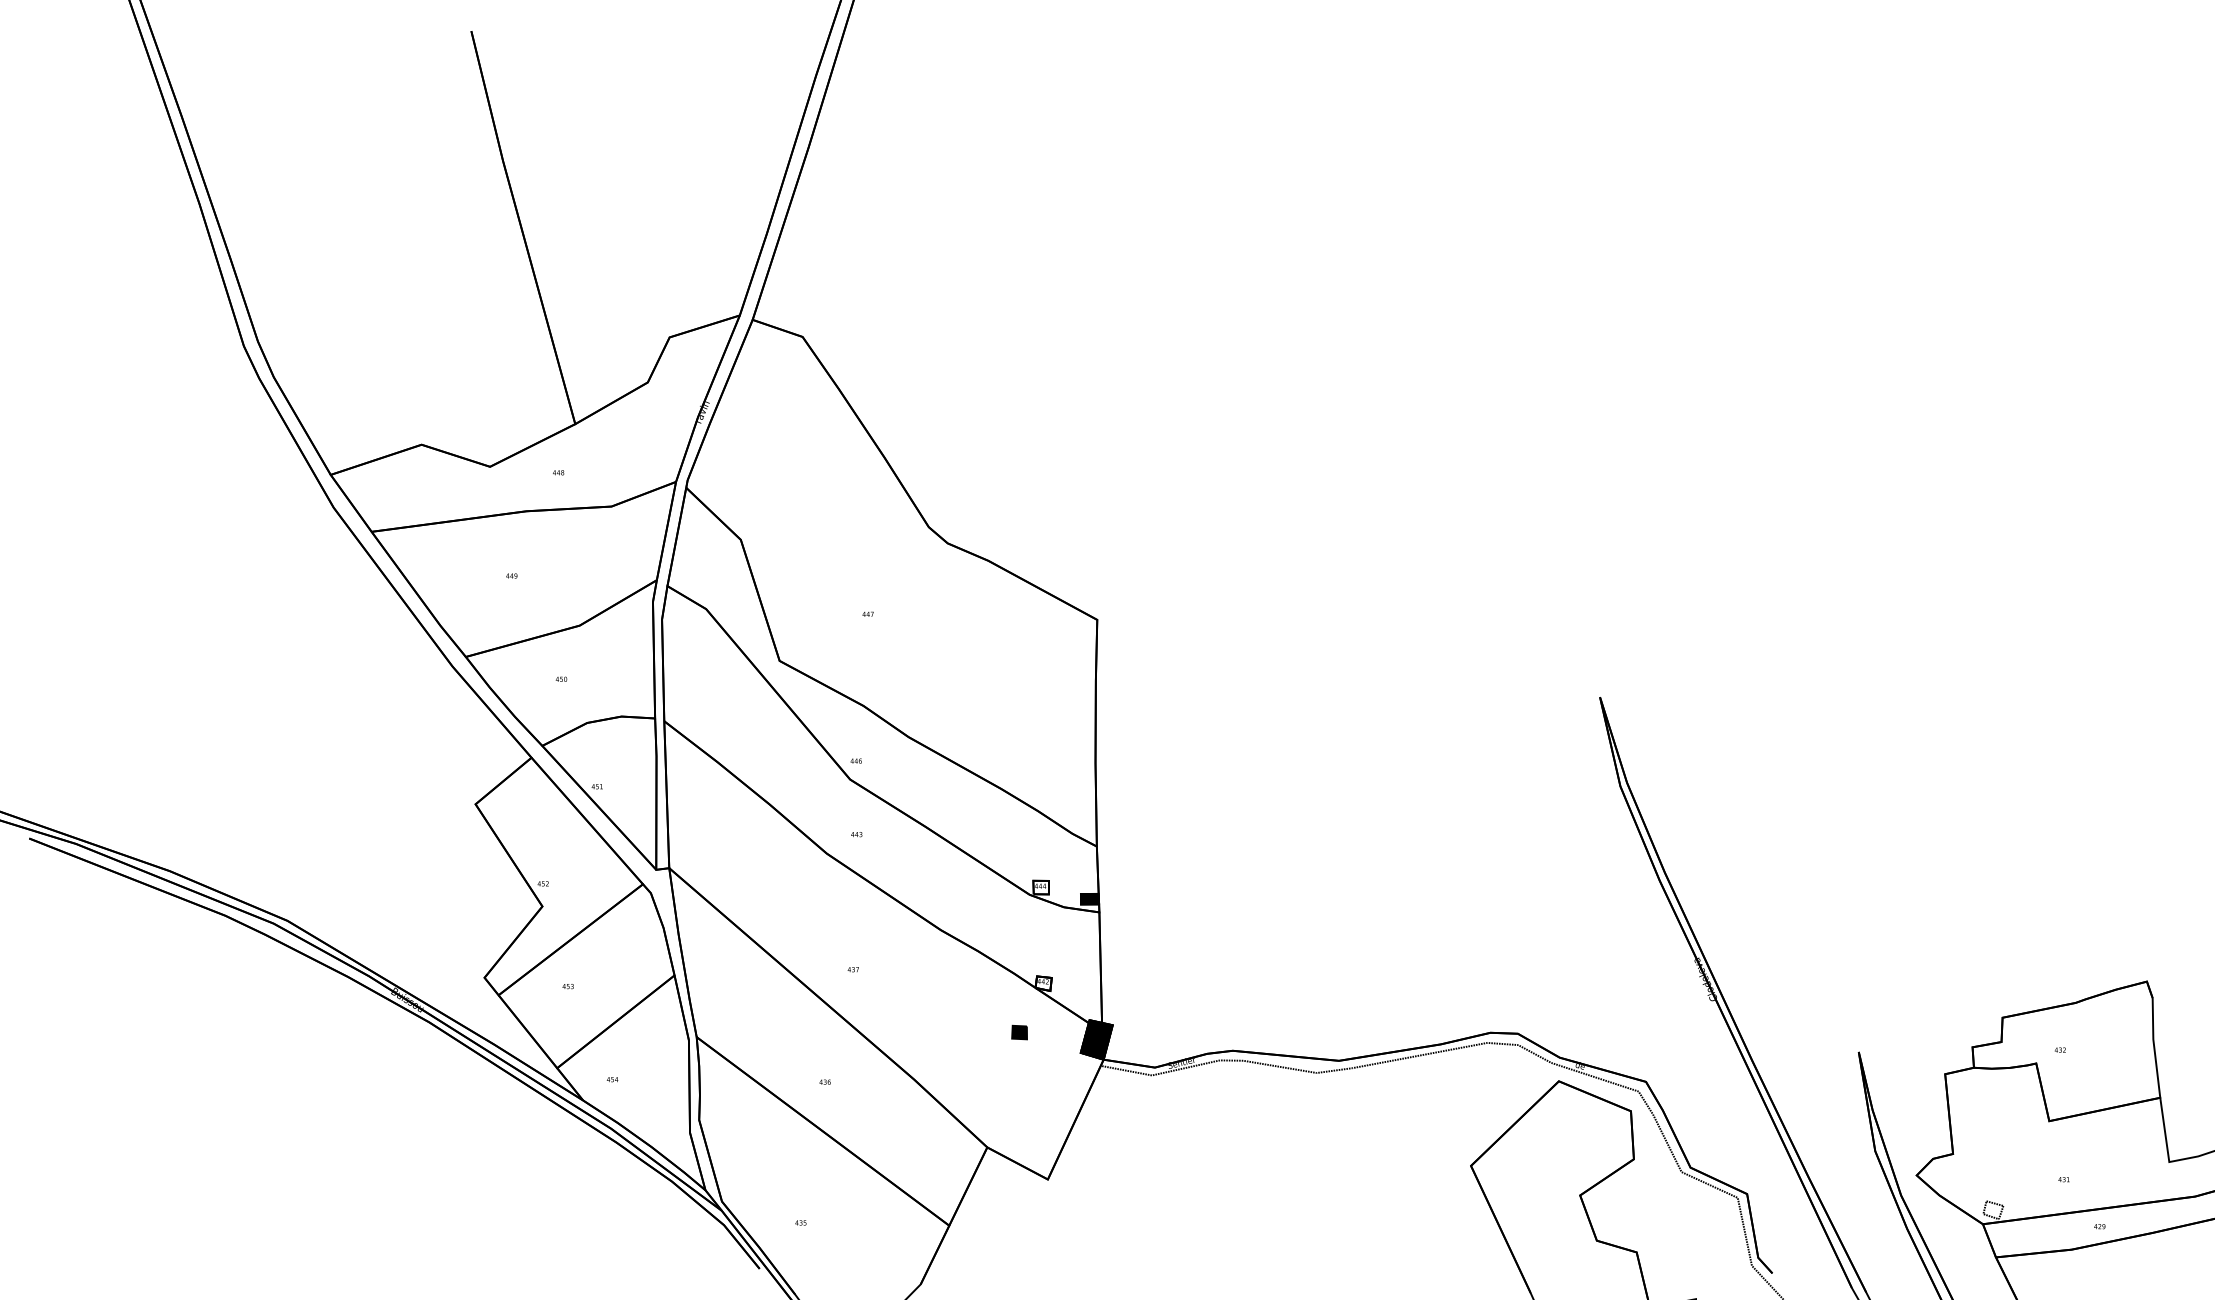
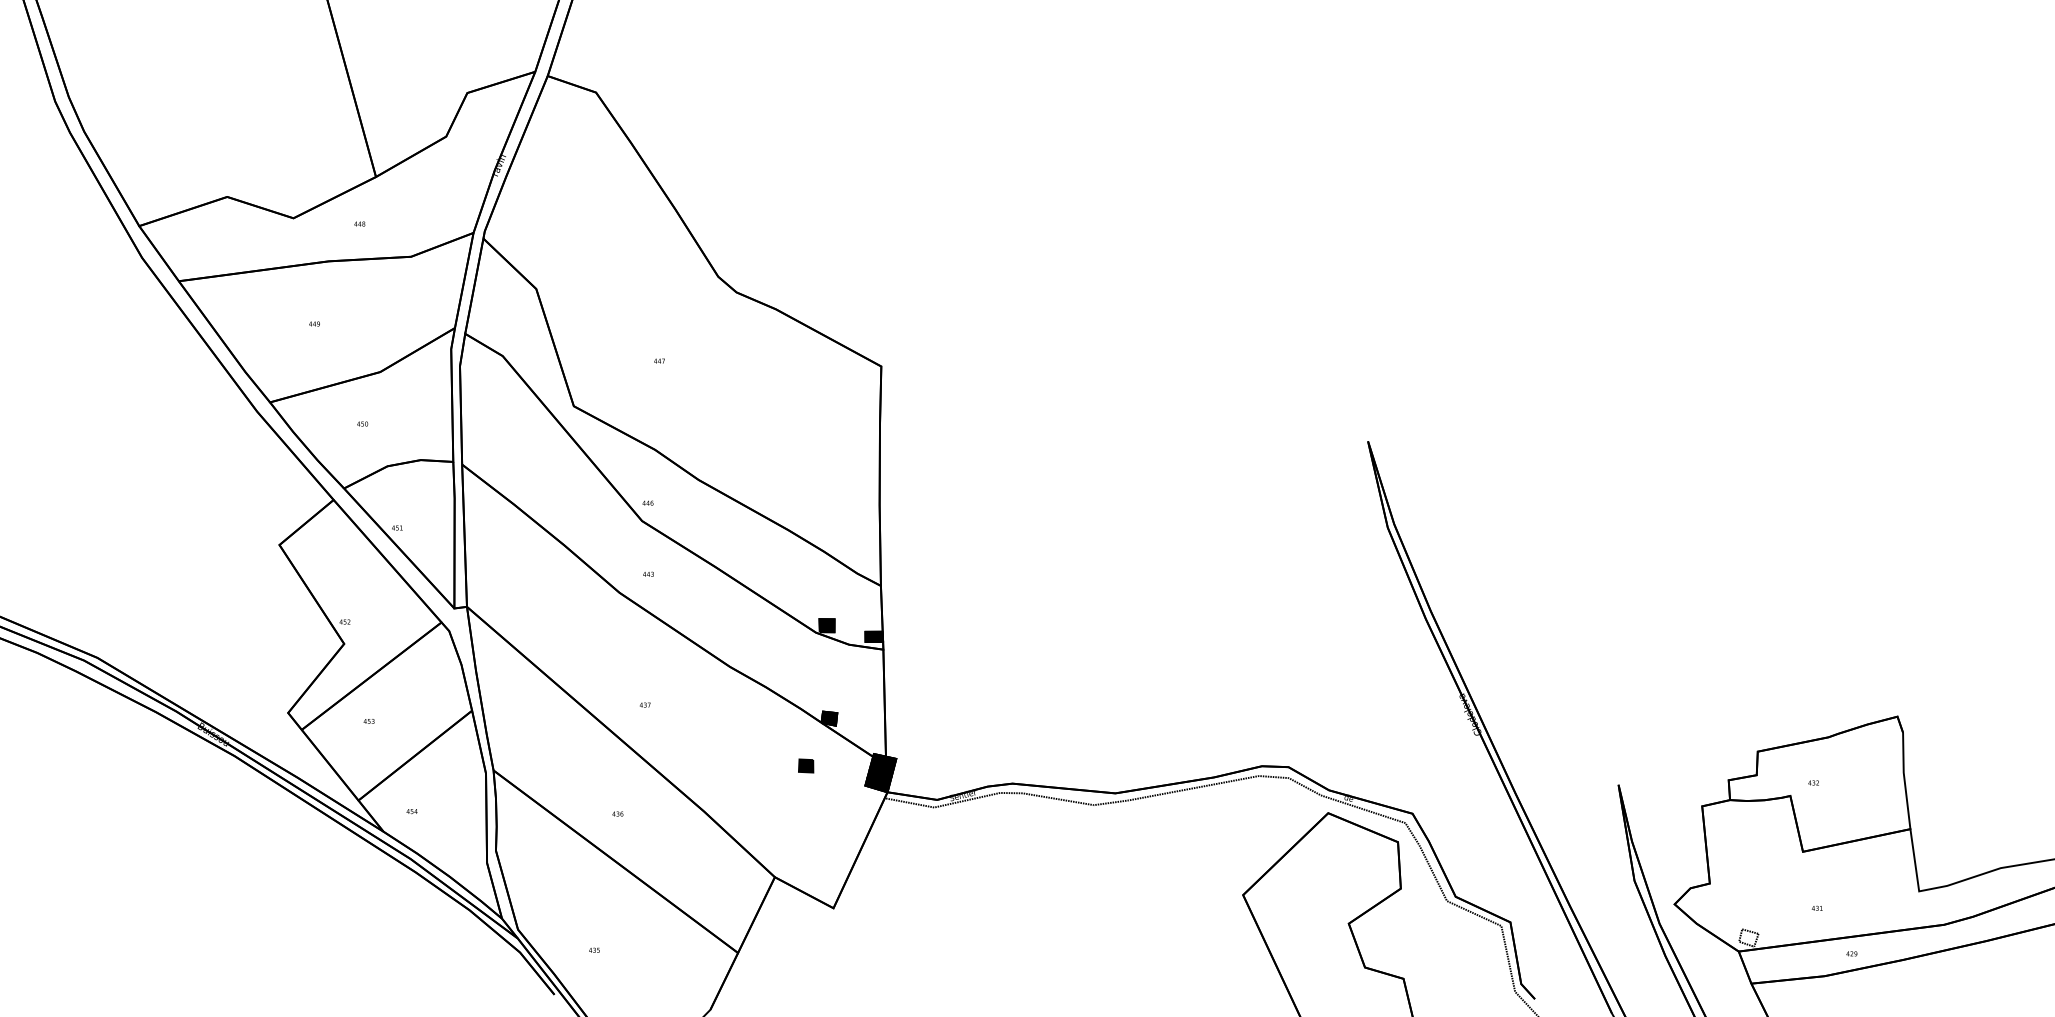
fill: (1041, 887) -> (827, 625), added
fill: (1043, 983) -> (829, 718), added

